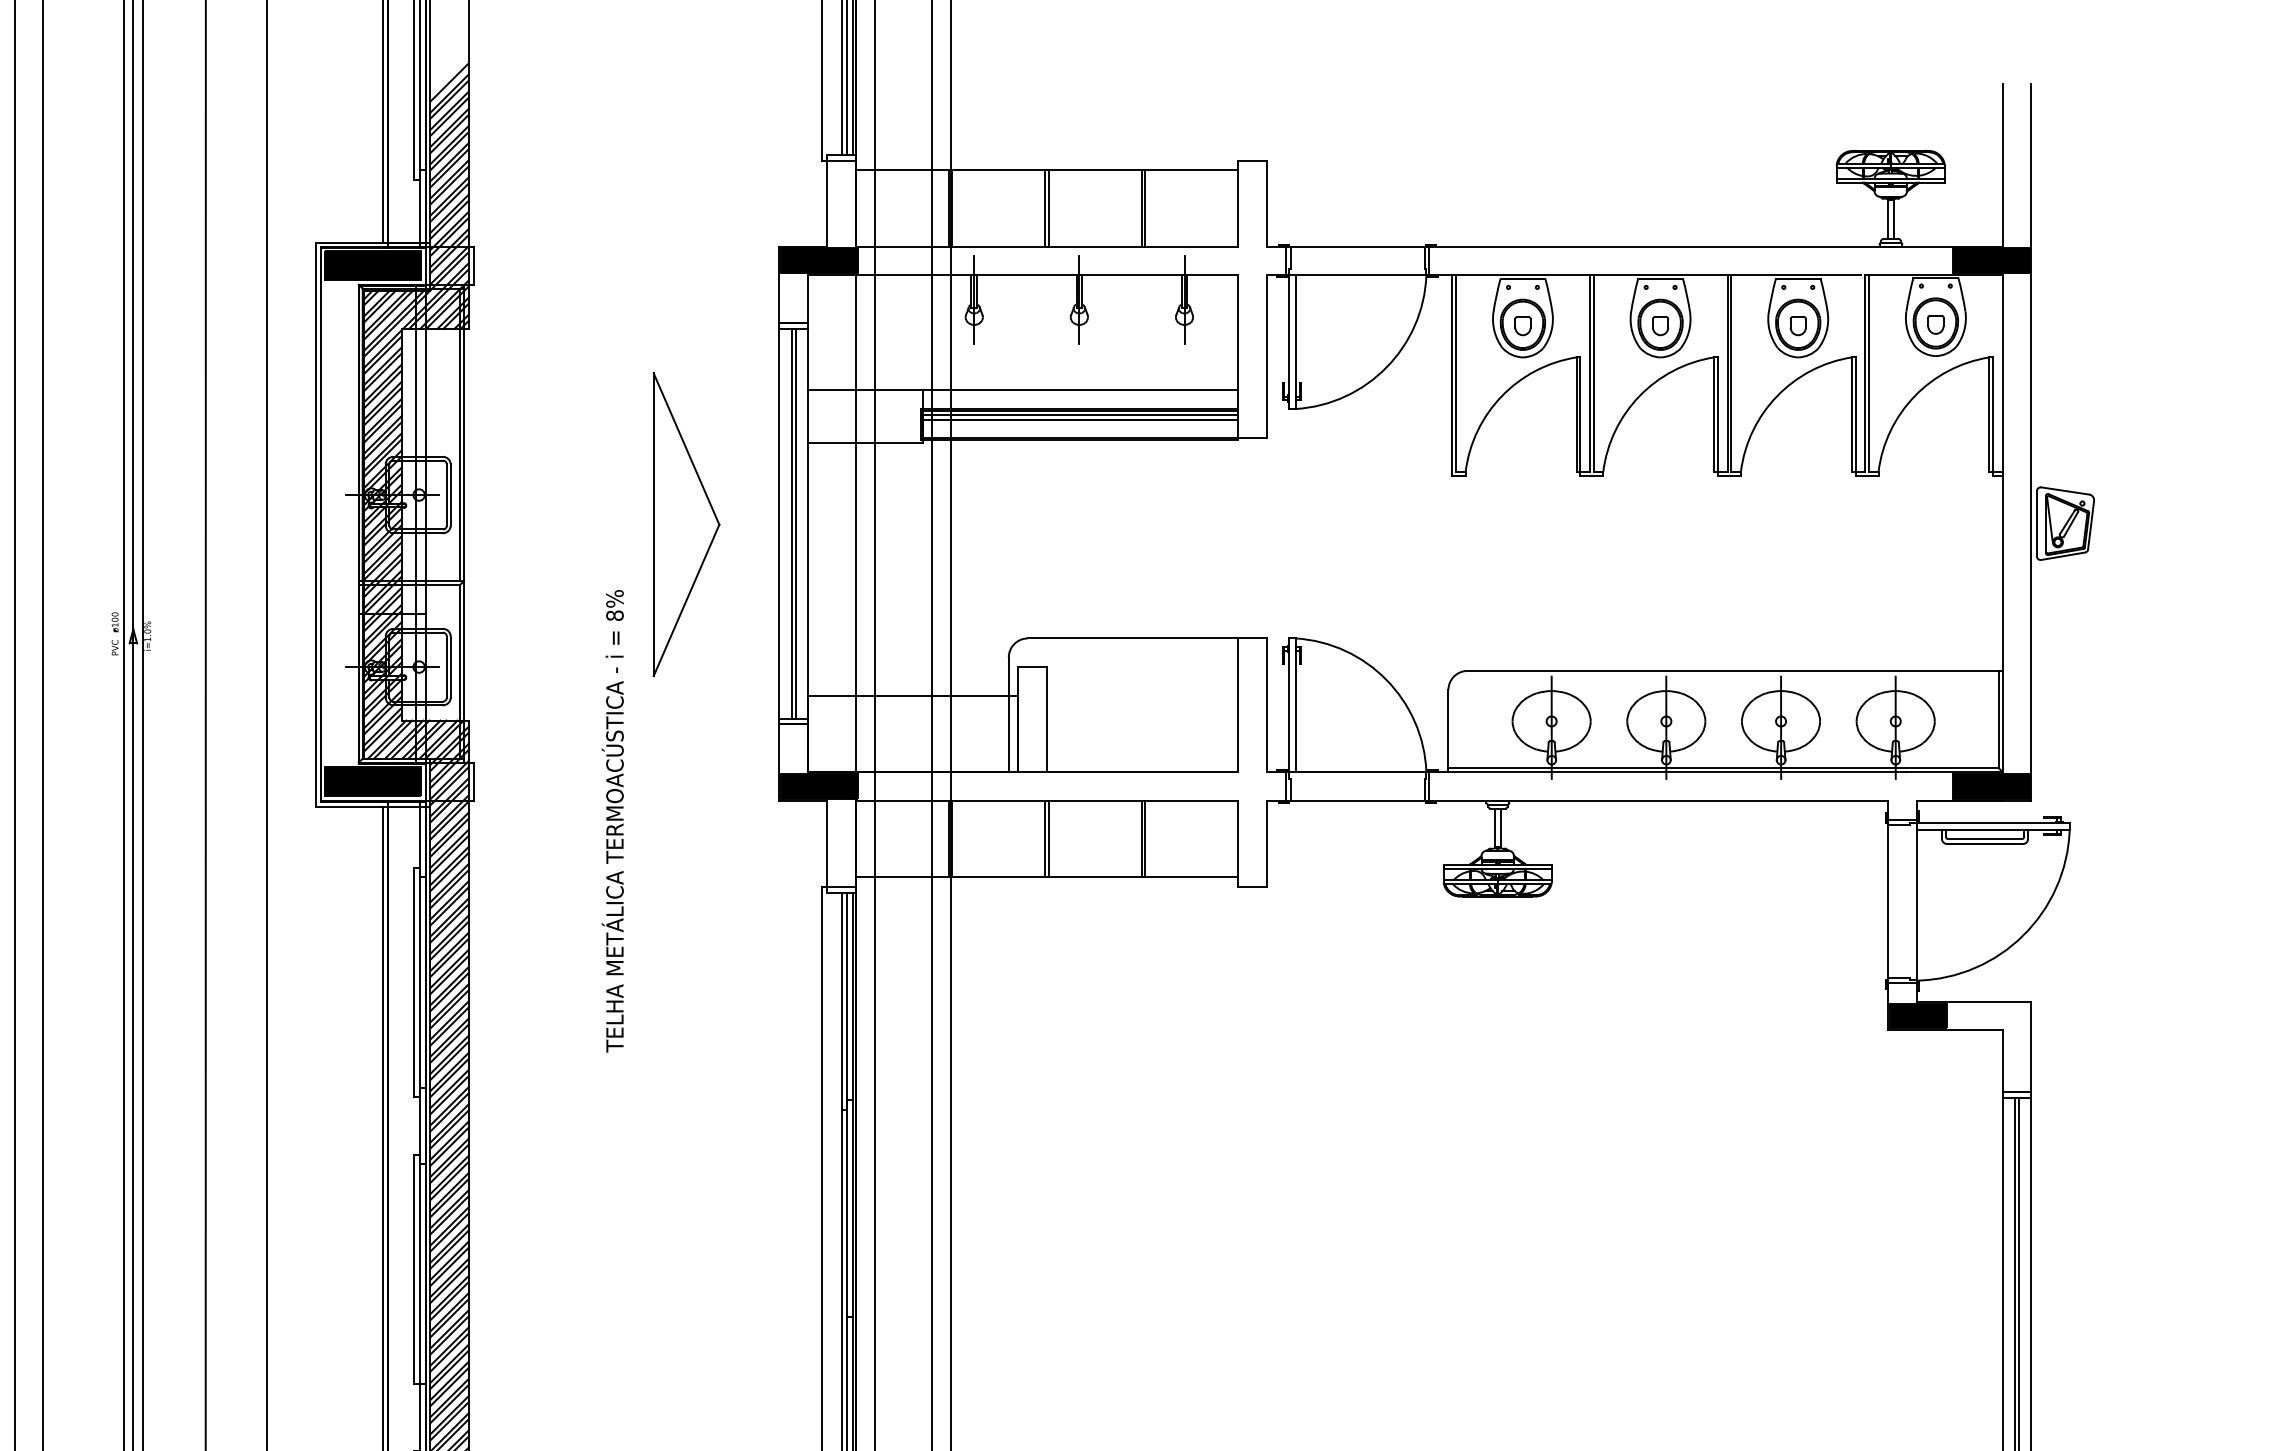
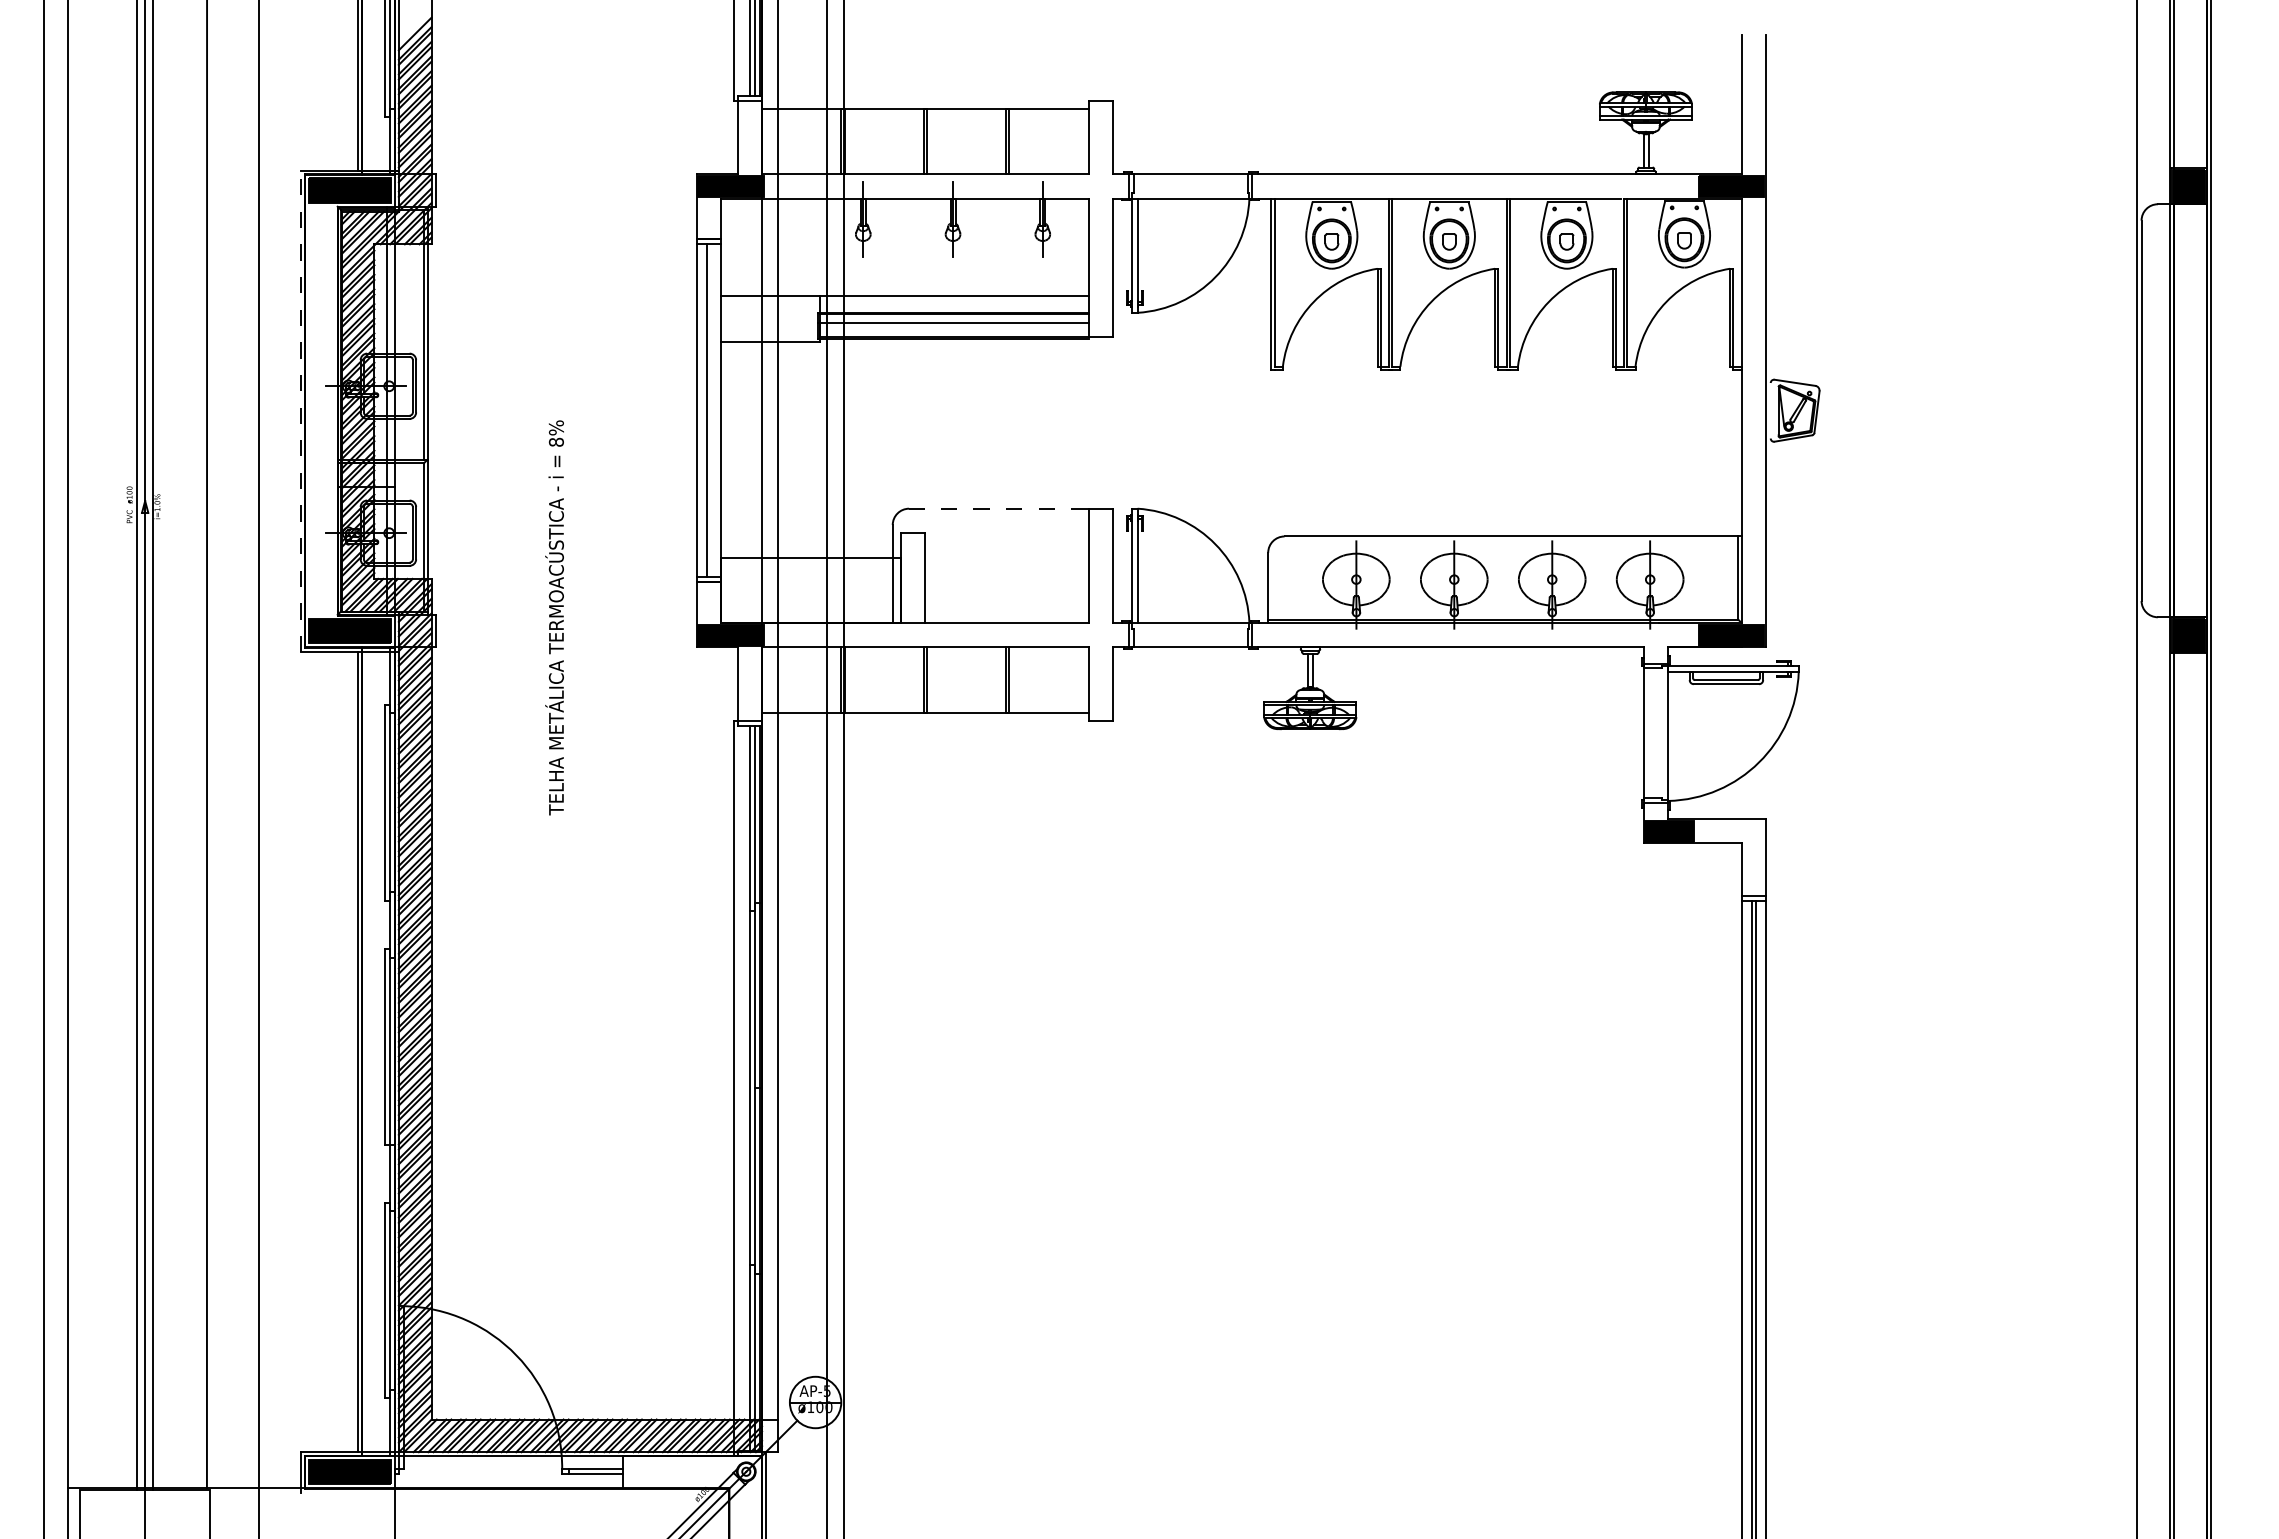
line: (1079, 414) -> (953, 317), removed
line: (795, 523) -> (710, 410), removed
line: (2036, 523) -> (1770, 410), removed
line: (315, 524) -> (300, 411), solid -> dashed
part: (686, 524) -> (617, 411), removed
line: (1131, 638) -> (997, 508), solid -> dashed
text: (612, 820) -> (554, 617), moved

